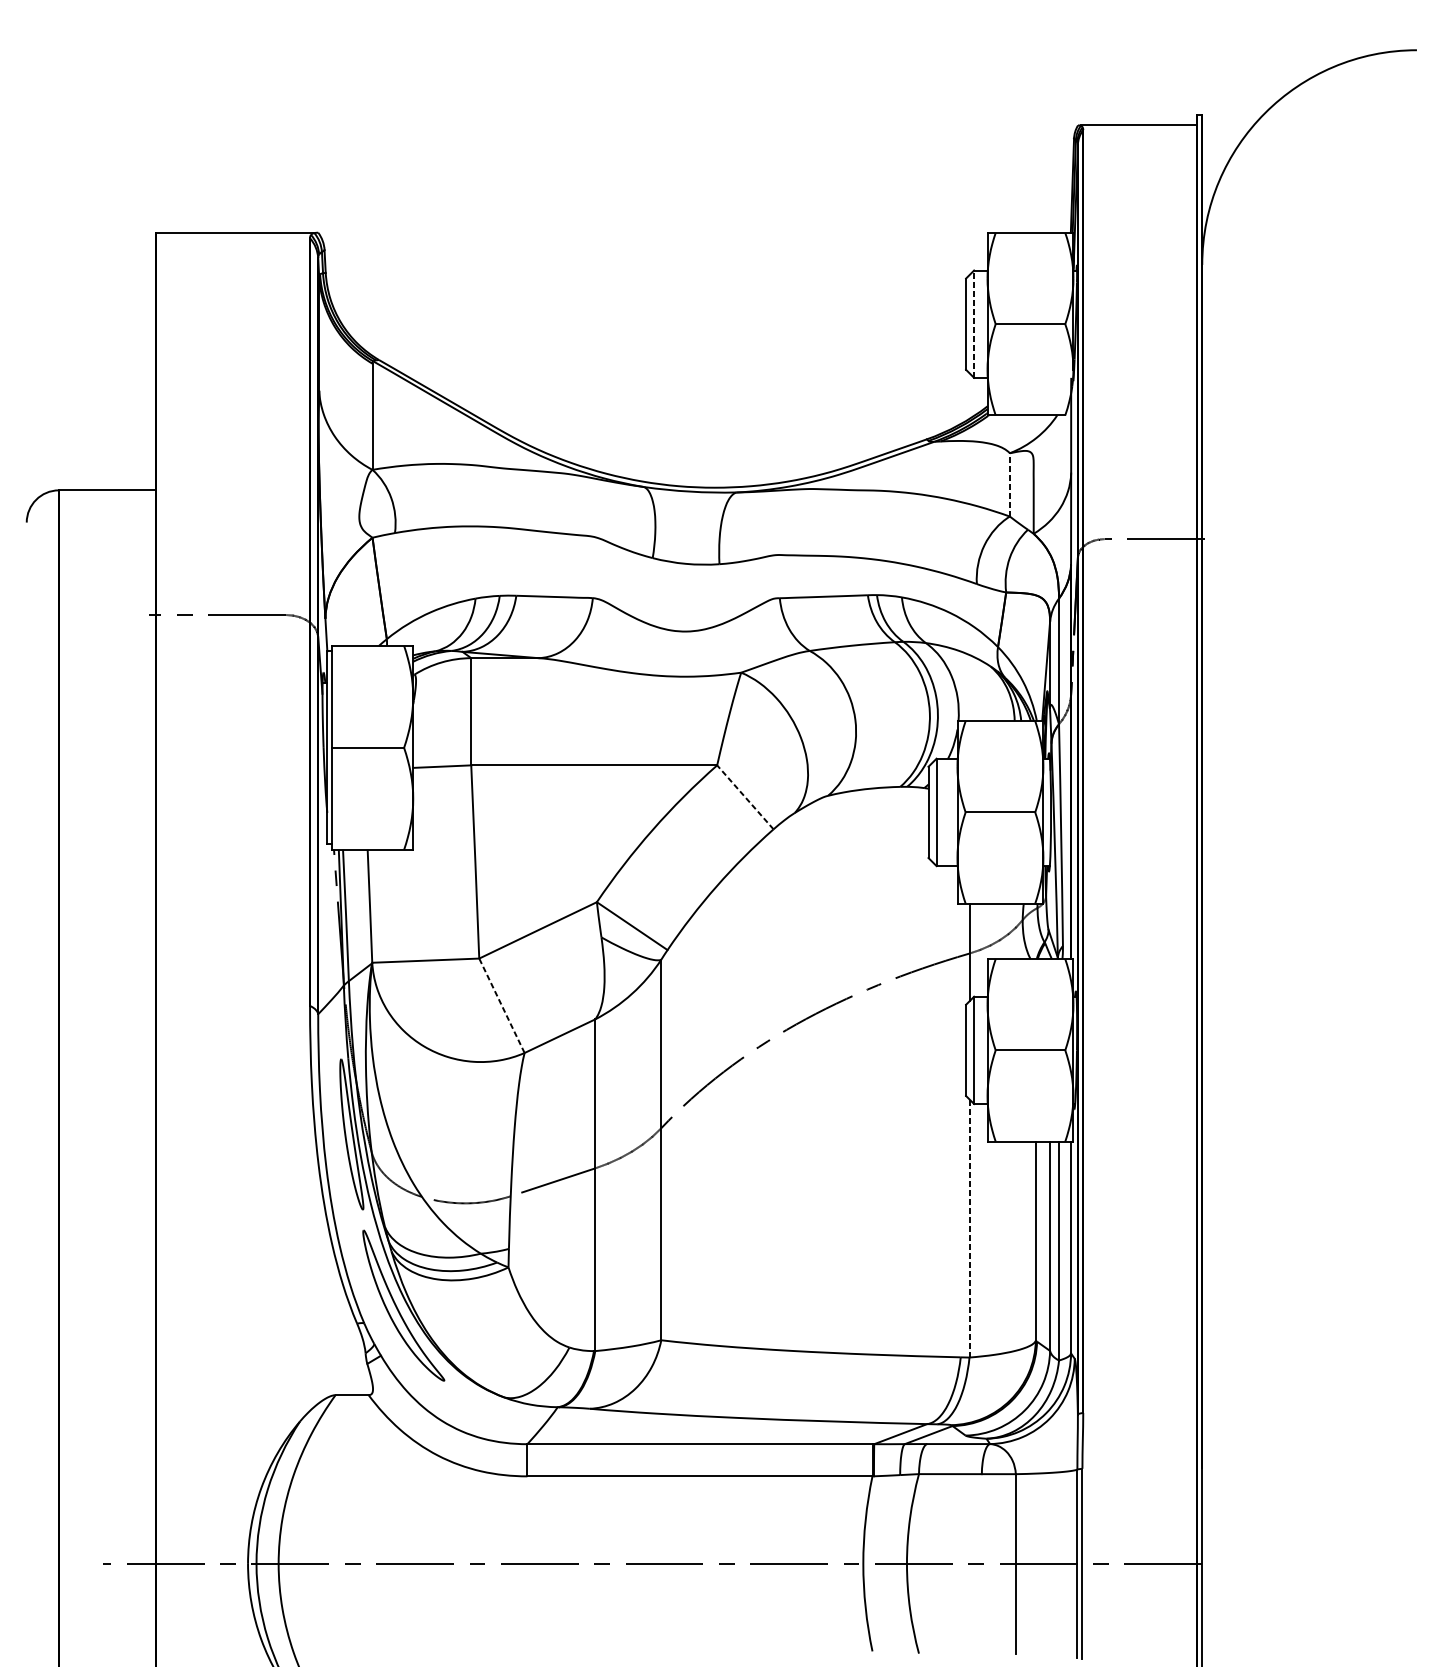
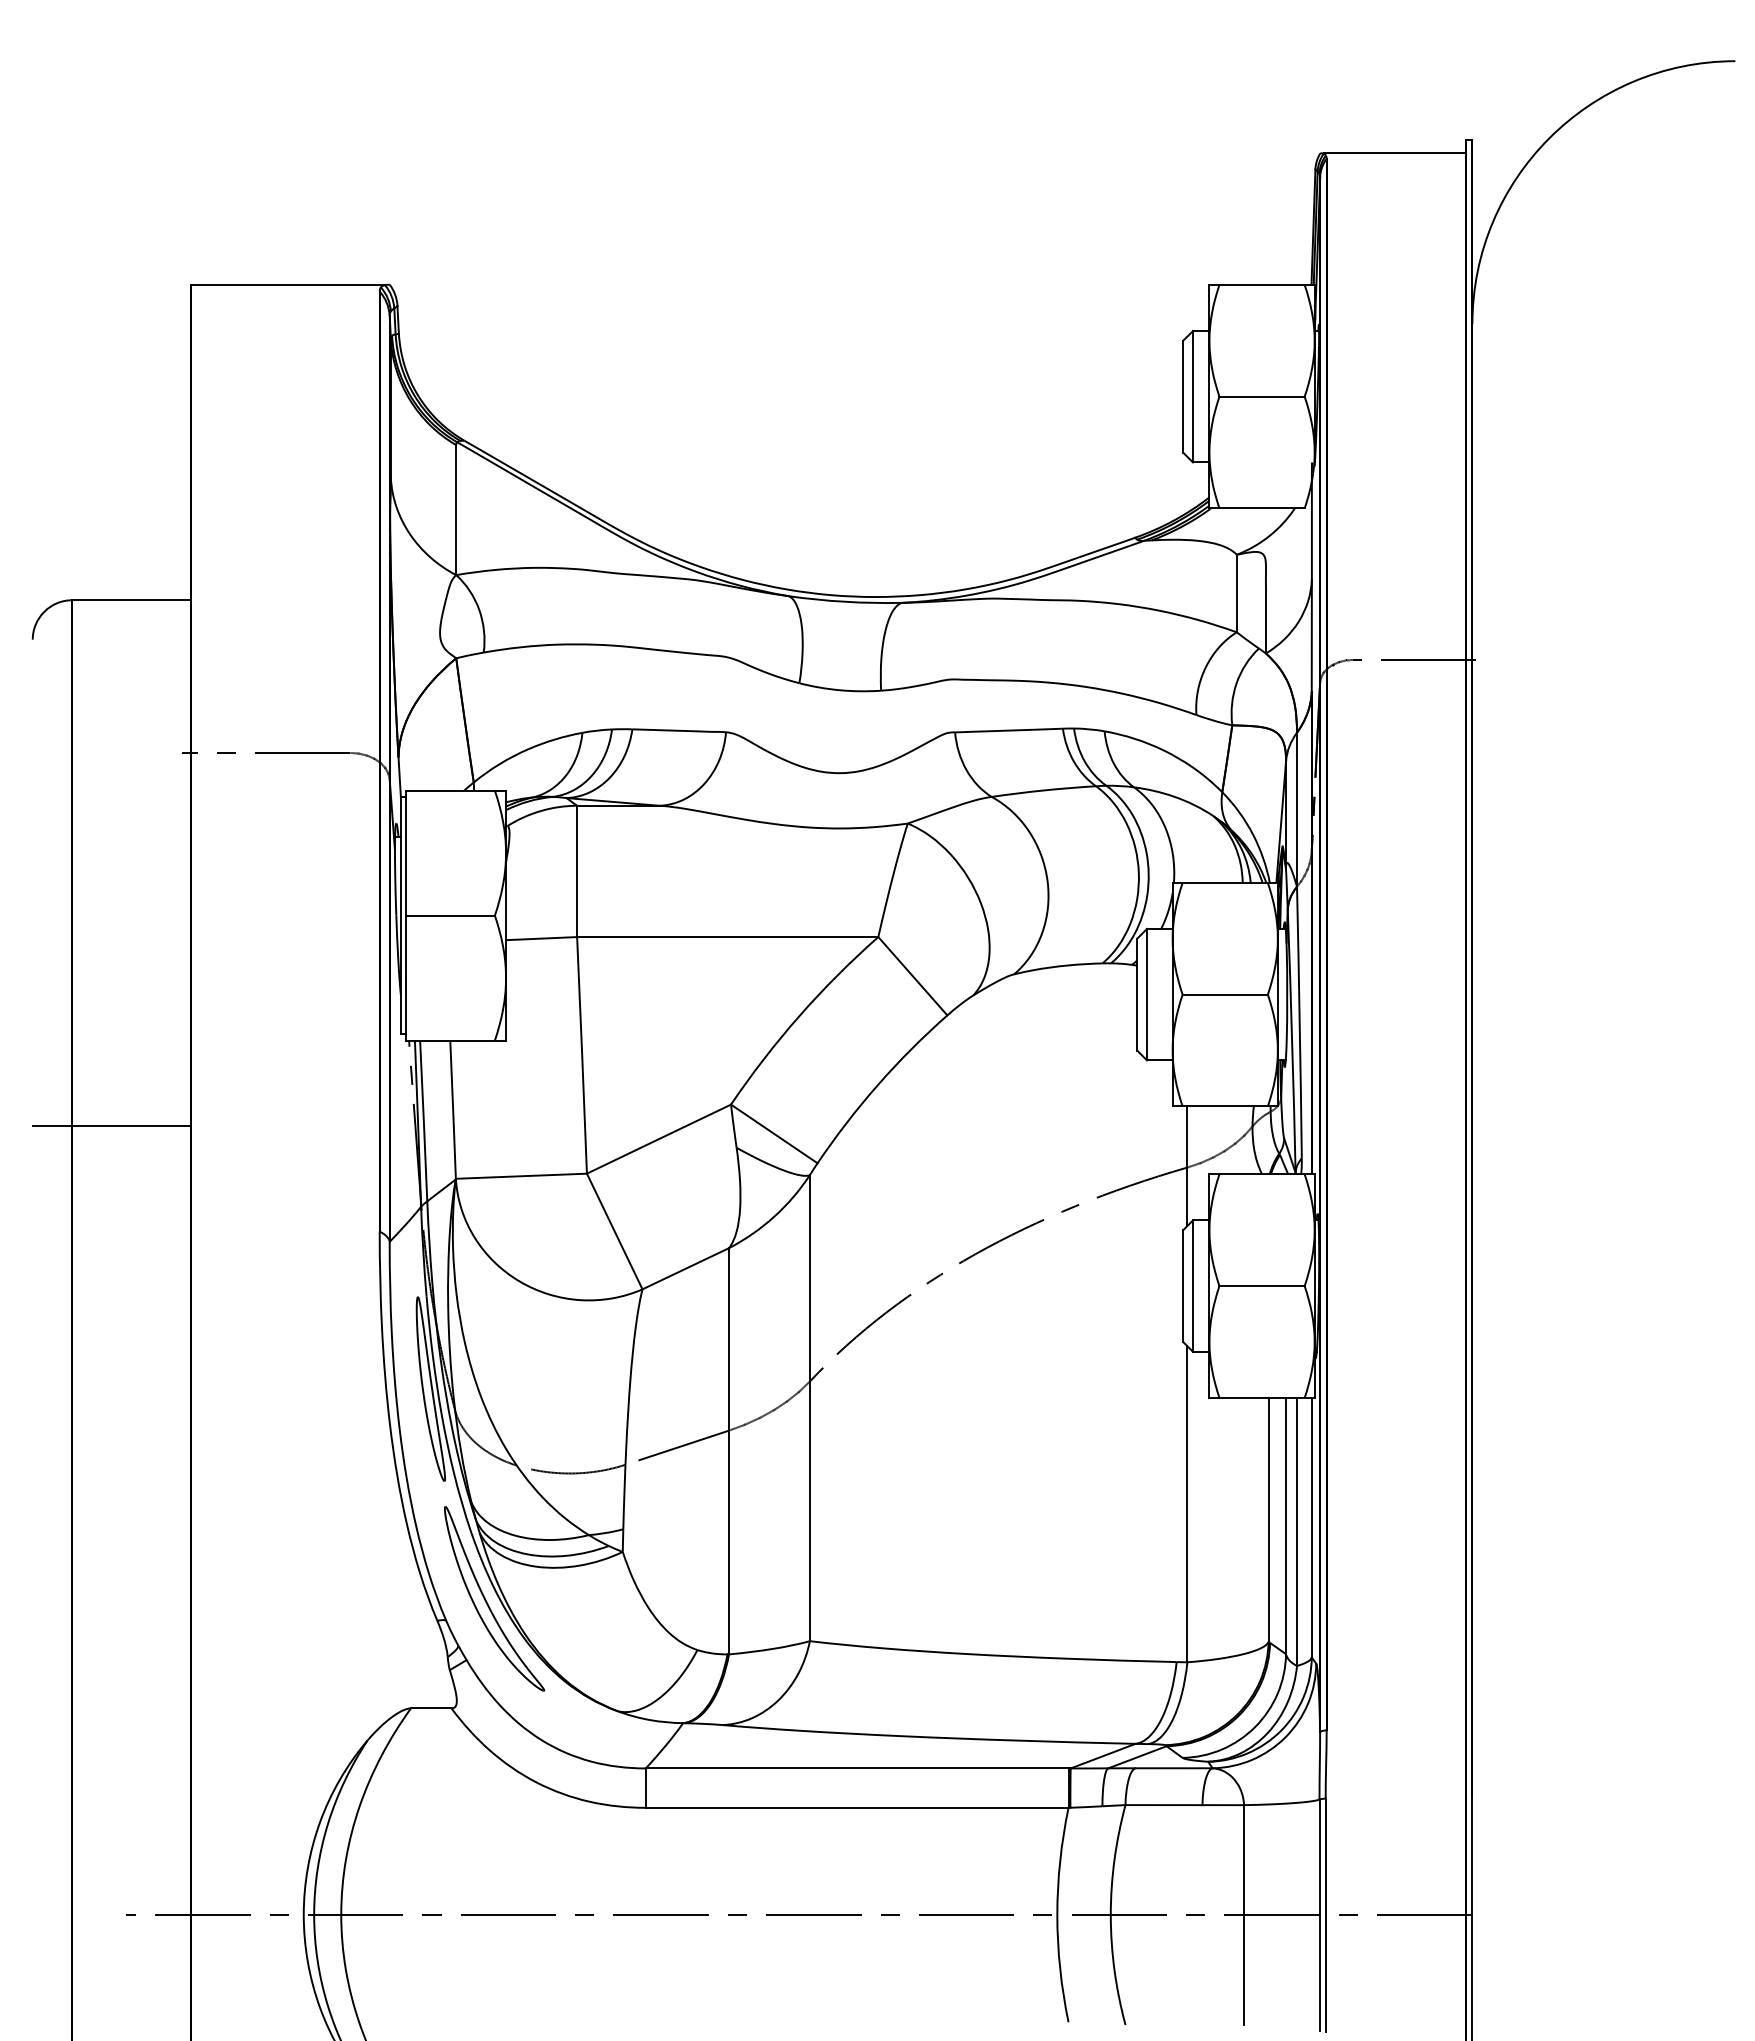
line: (974, 324) -> (1193, 396), dashed -> solid
line: (1009, 484) -> (1236, 593), dashed -> solid
line: (745, 796) -> (912, 975), dashed -> solid
line: (91, 920) -> (111, 1126), added
line: (501, 1005) -> (614, 1231), dashed -> solid
line: (969, 1227) -> (1187, 1503), dashed -> solid

